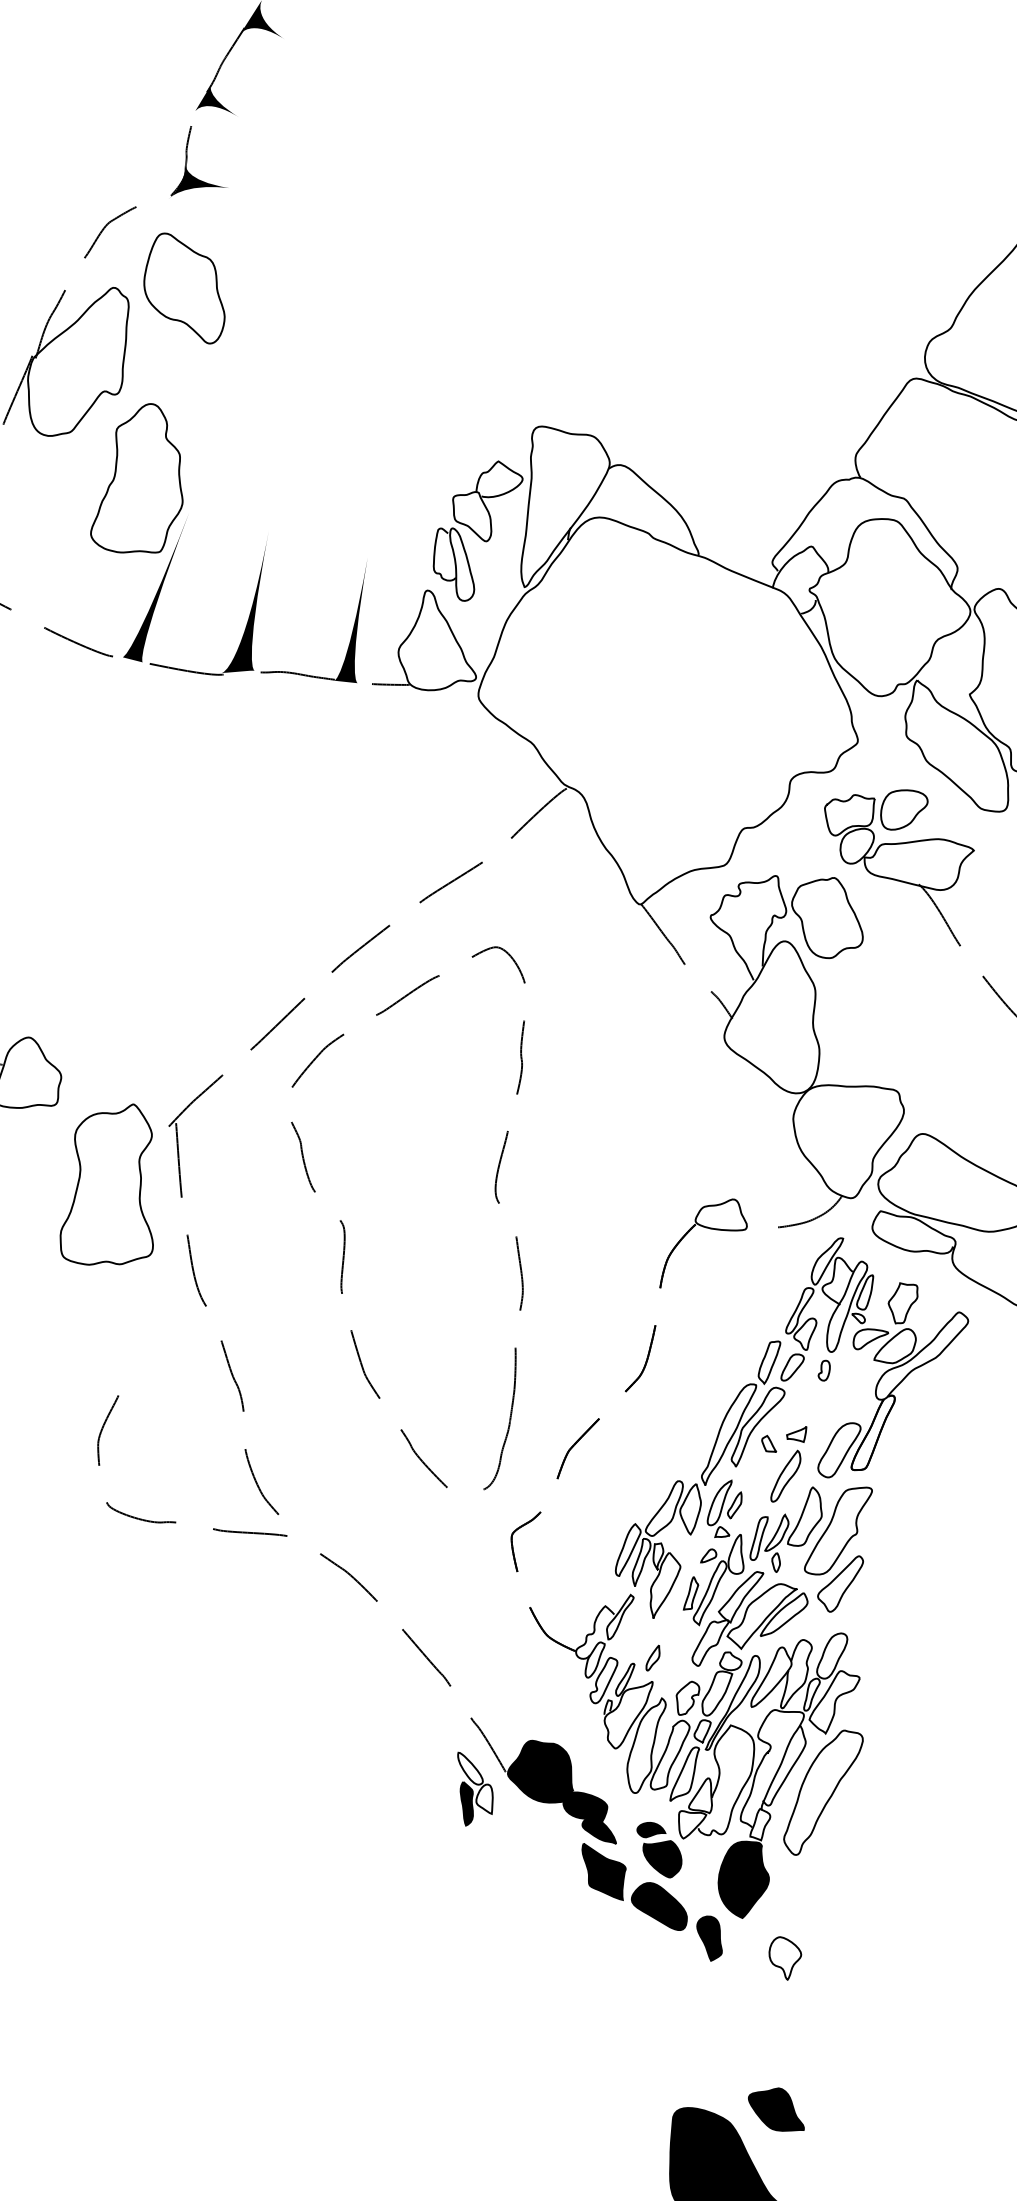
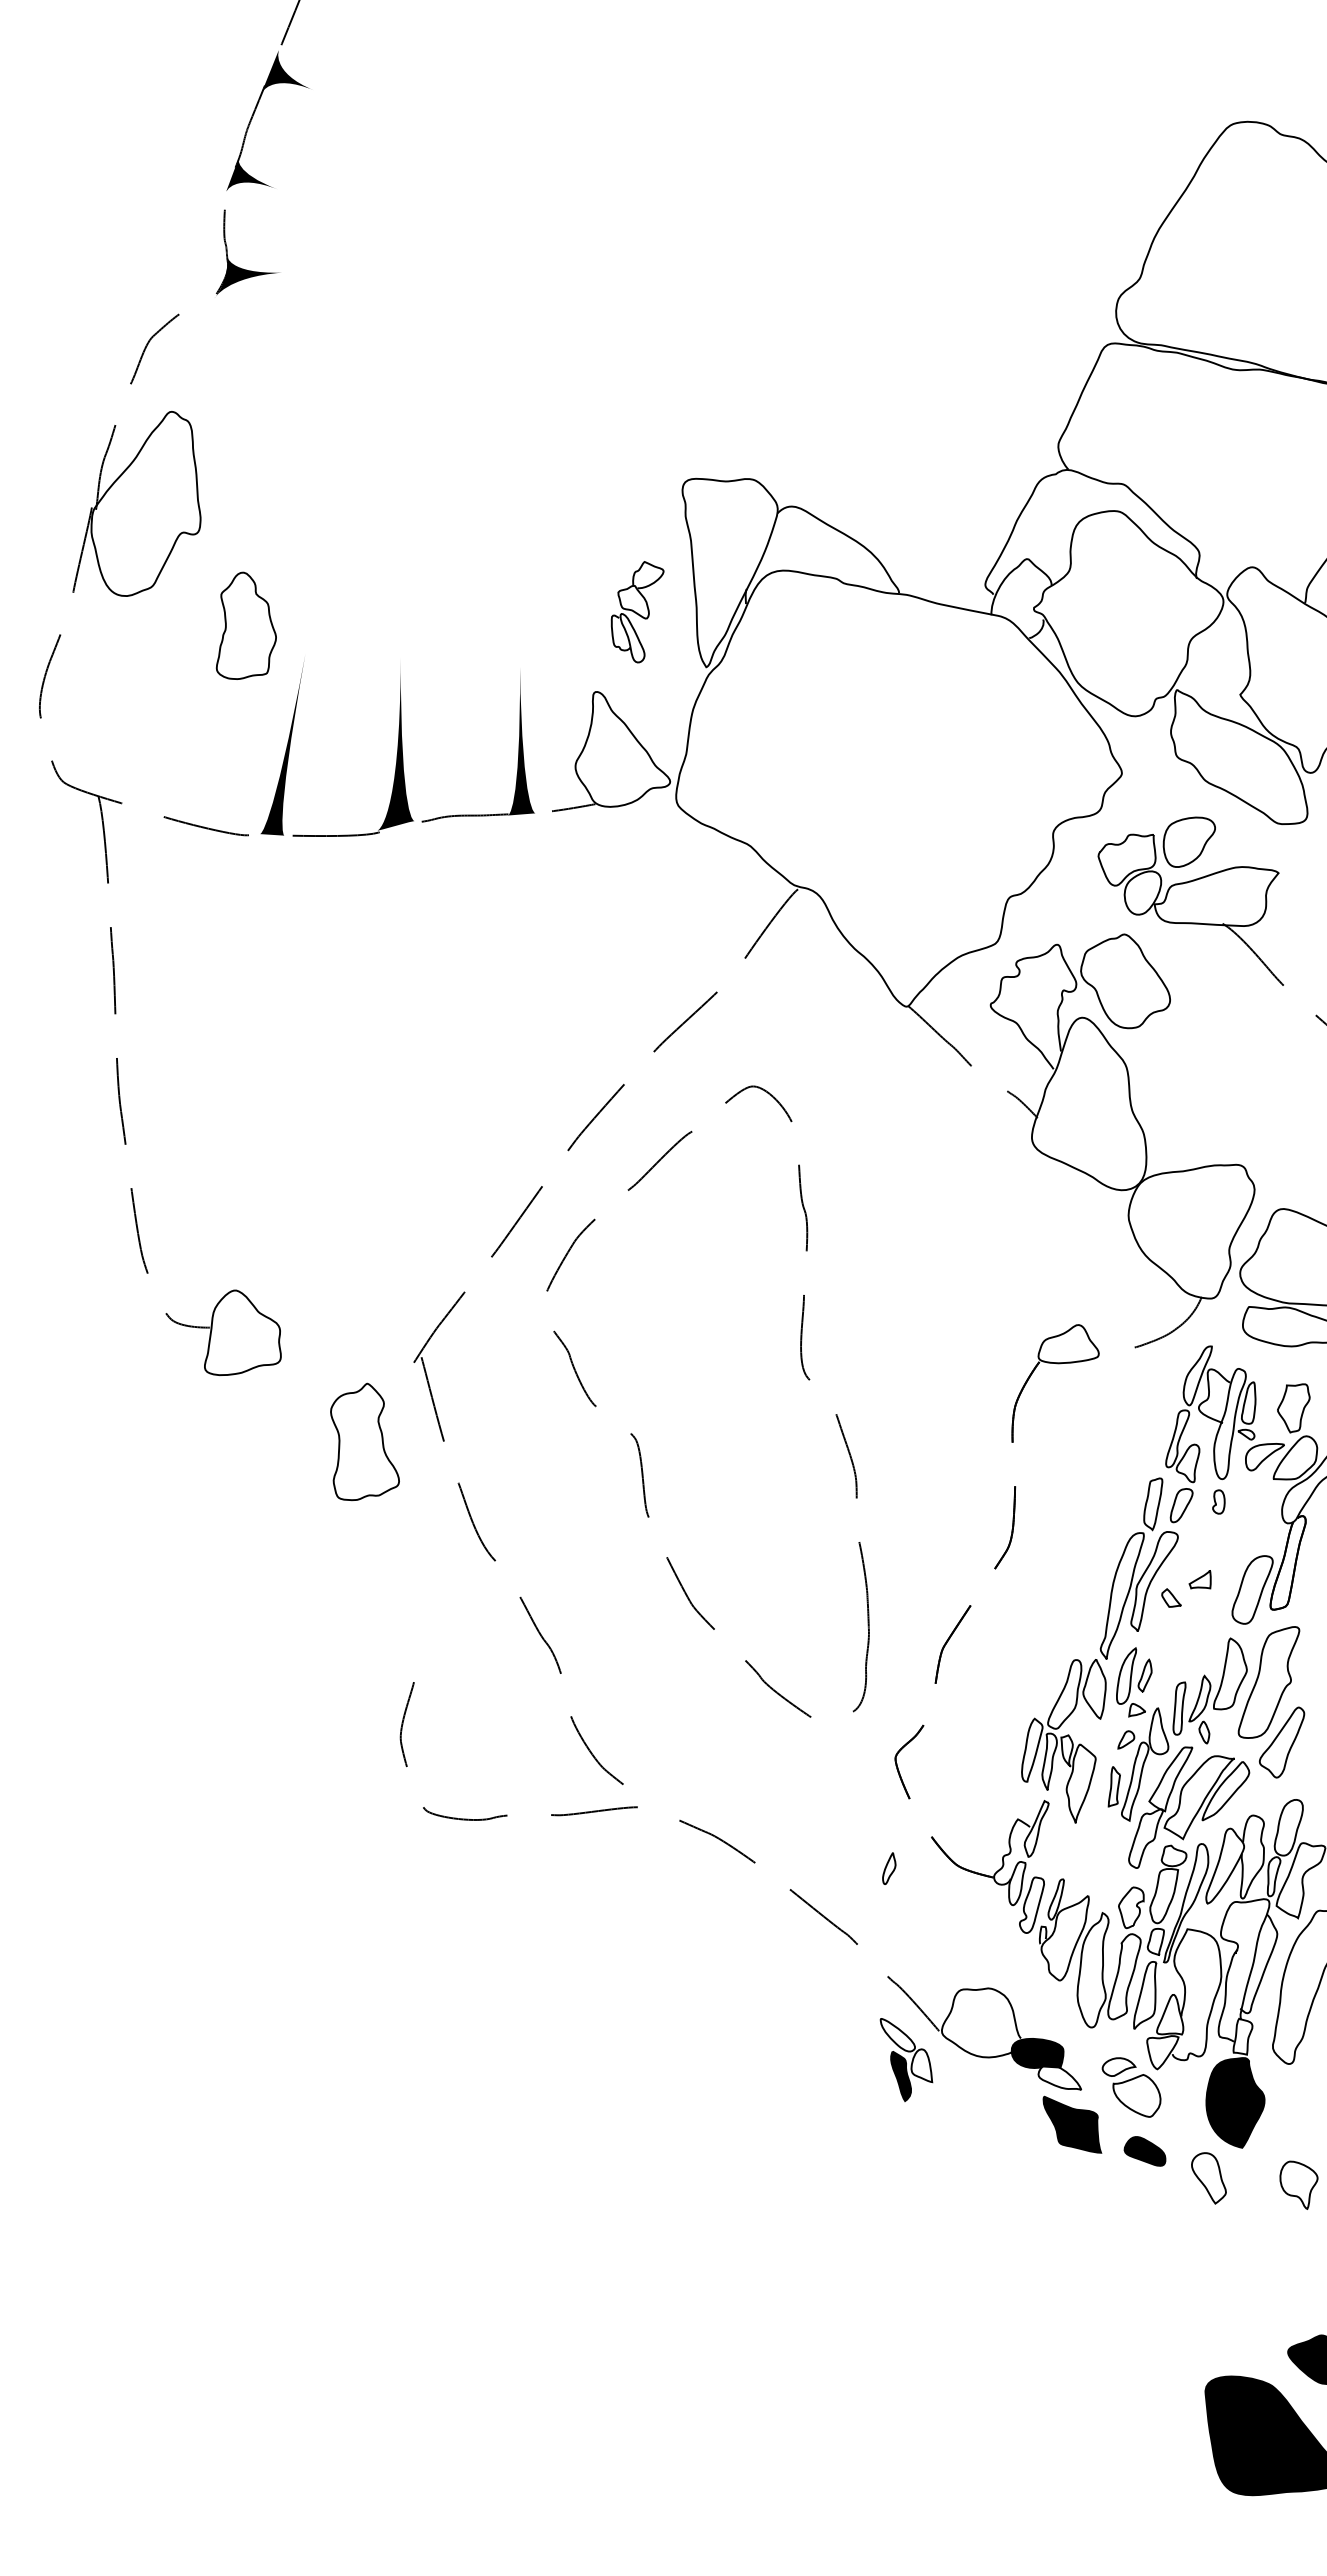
part: (186, 287) -> (253, 396), removed
part: (144, 479) -> (246, 625), size x0.6
part: (475, 529) -> (637, 611), size x0.6
part: (114, 1185) -> (364, 1441), size x0.6
part: (786, 1476) -> (1197, 1631), removed
part: (653, 1658) -> (889, 1868), moved
fill: (542, 1771) -> (981, 2022), removed
fill: (599, 1830) -> (1059, 2077), removed
fill: (650, 1830) -> (1118, 2067), removed
fill: (661, 1857) -> (1136, 2095), removed
part: (659, 1905) -> (1144, 2151), size x0.6
fill: (709, 1938) -> (1208, 2178), removed

